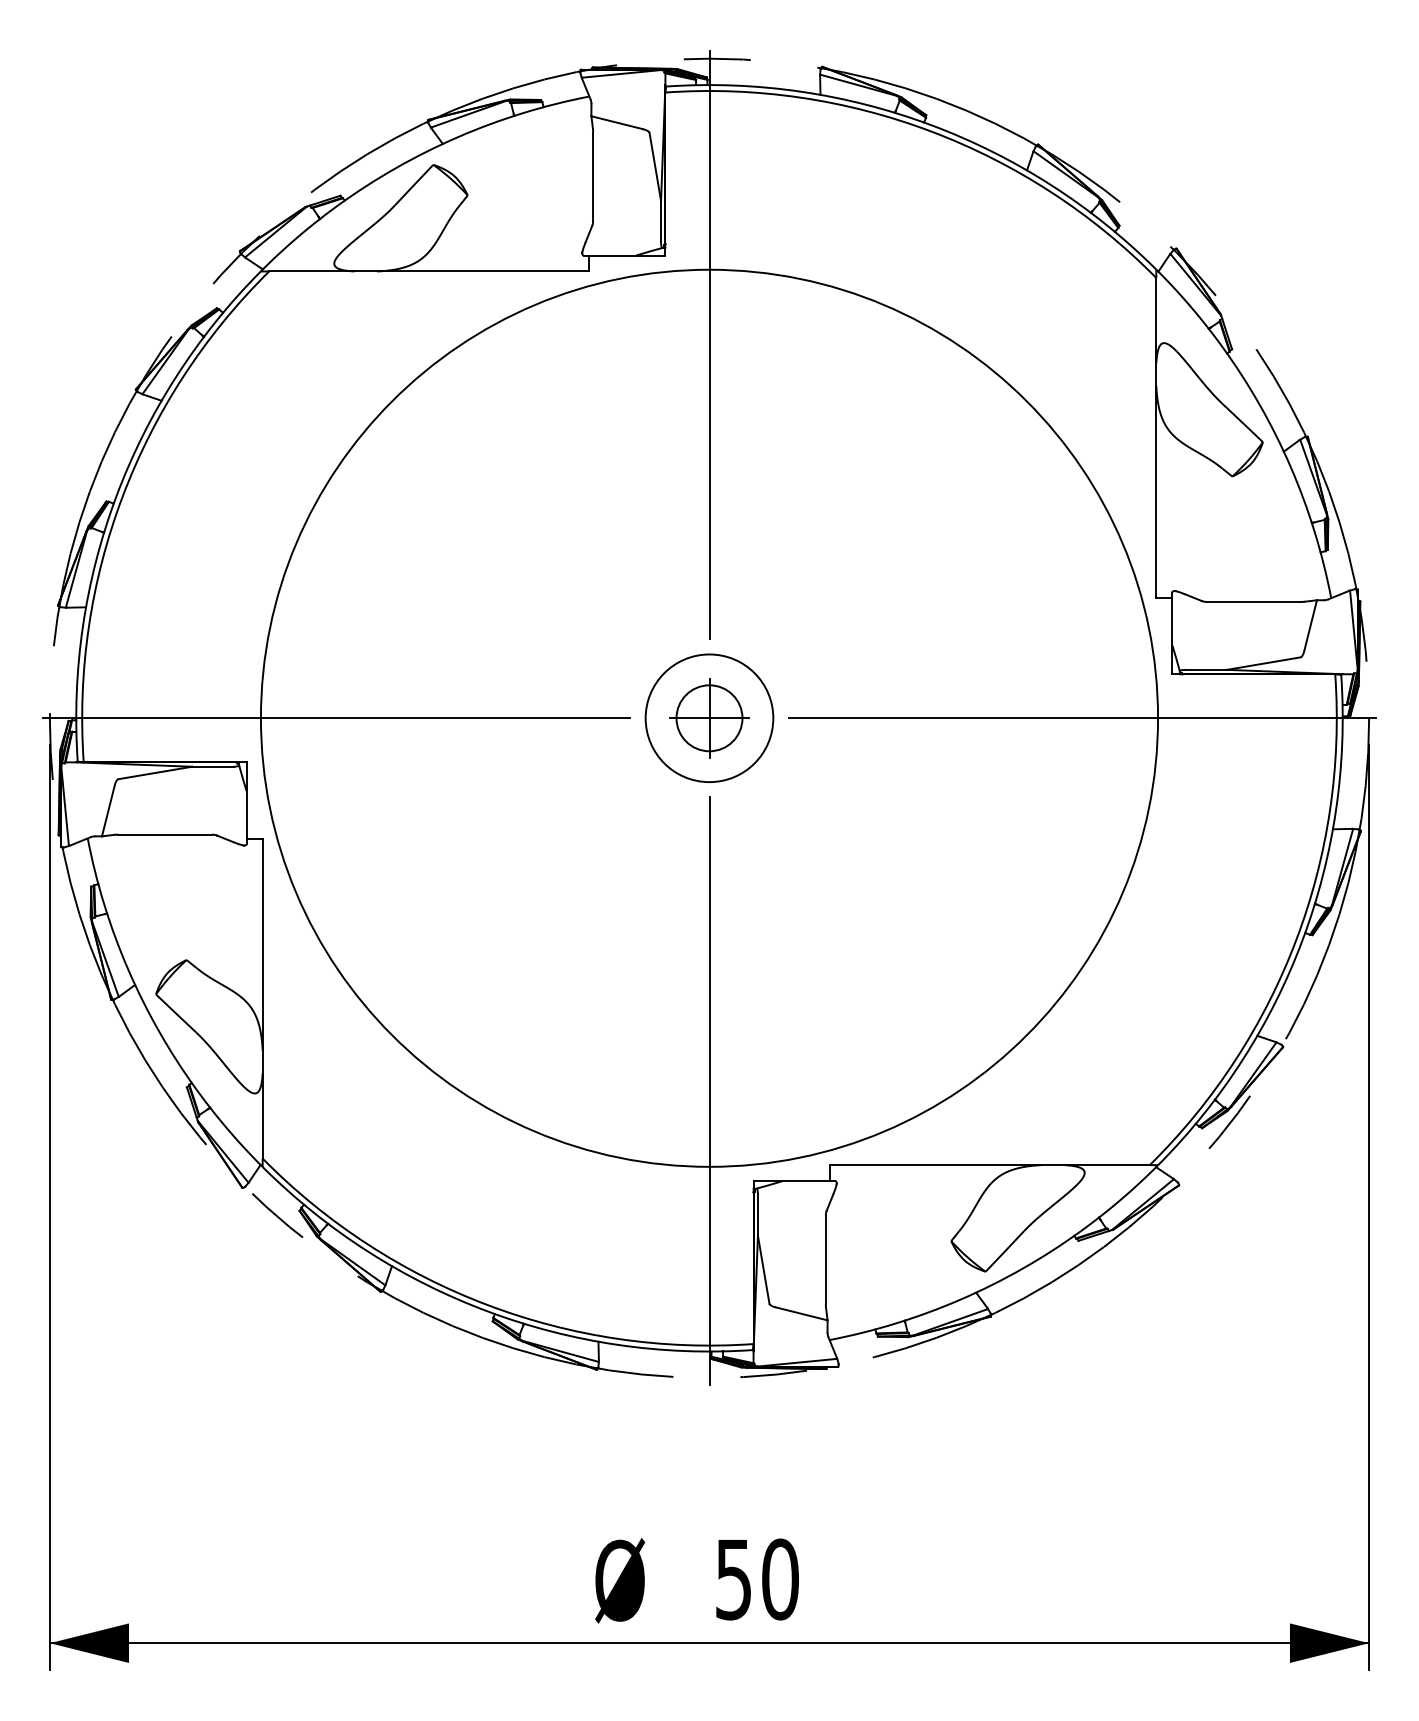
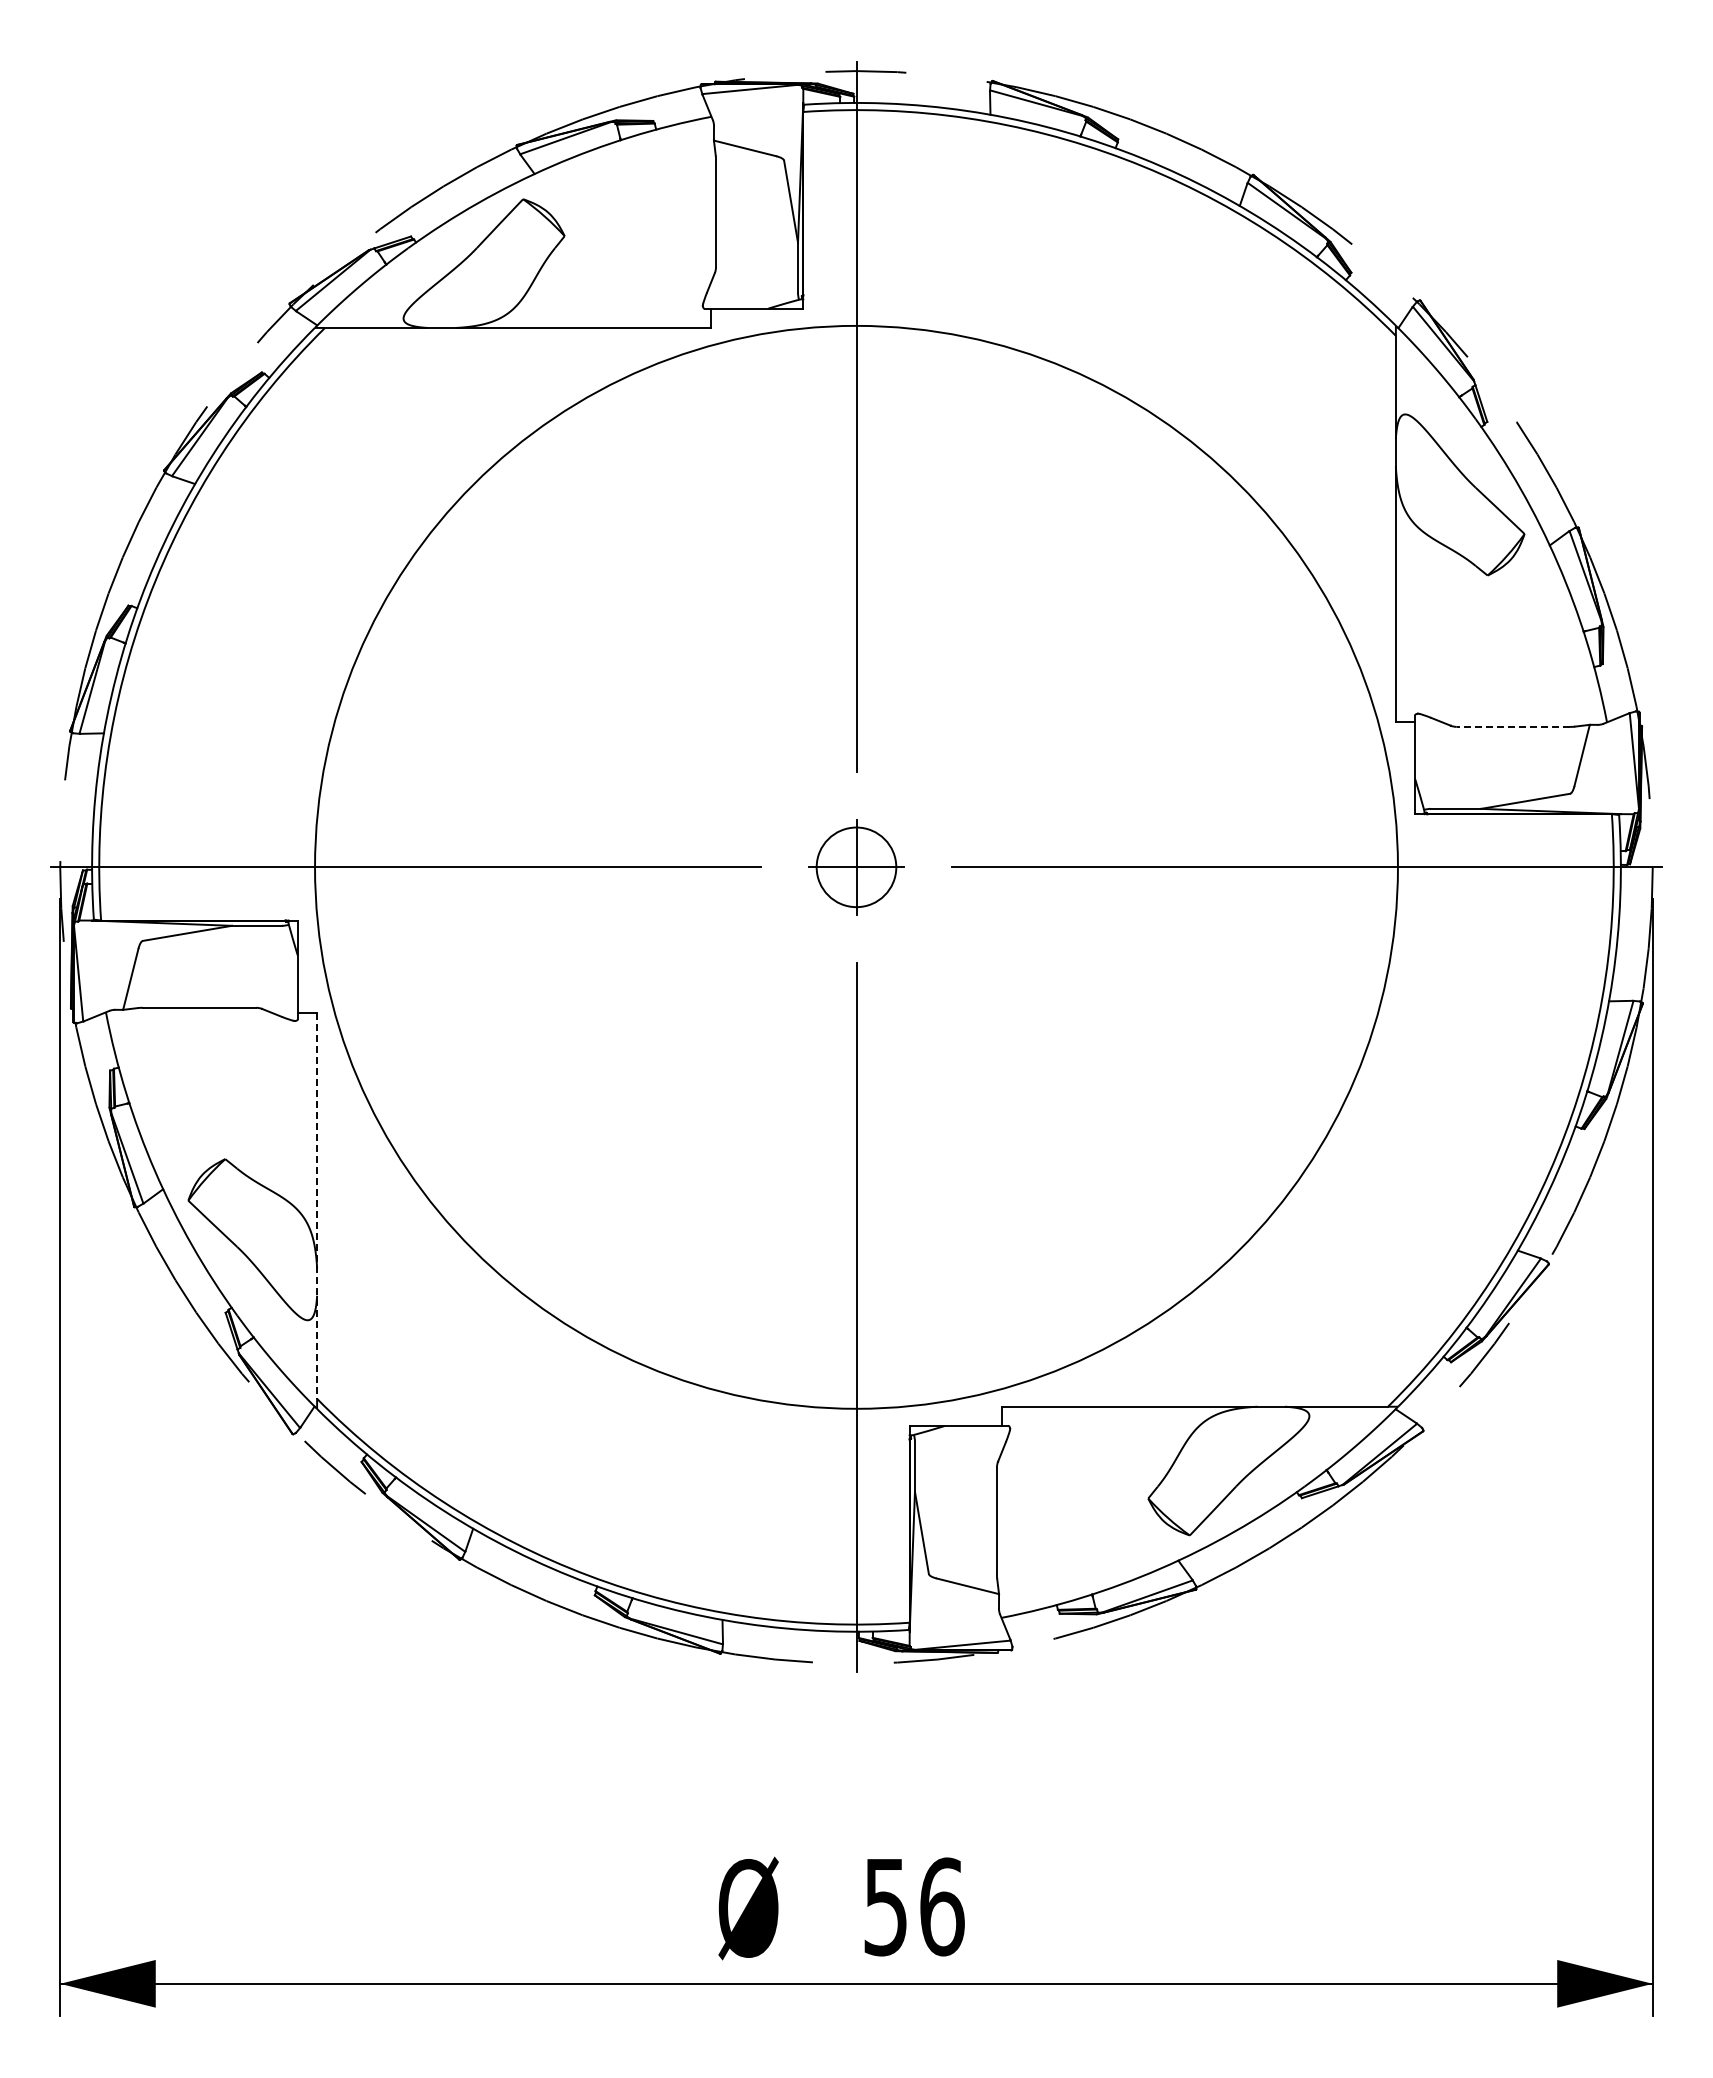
line: (1253, 601) -> (1513, 726), solid -> dashed
circle: (709, 718) -> (856, 867), removed
line: (262, 998) -> (317, 1205), solid -> dashed
text: (780, 1579) -> (942, 1906), 50 -> 56

